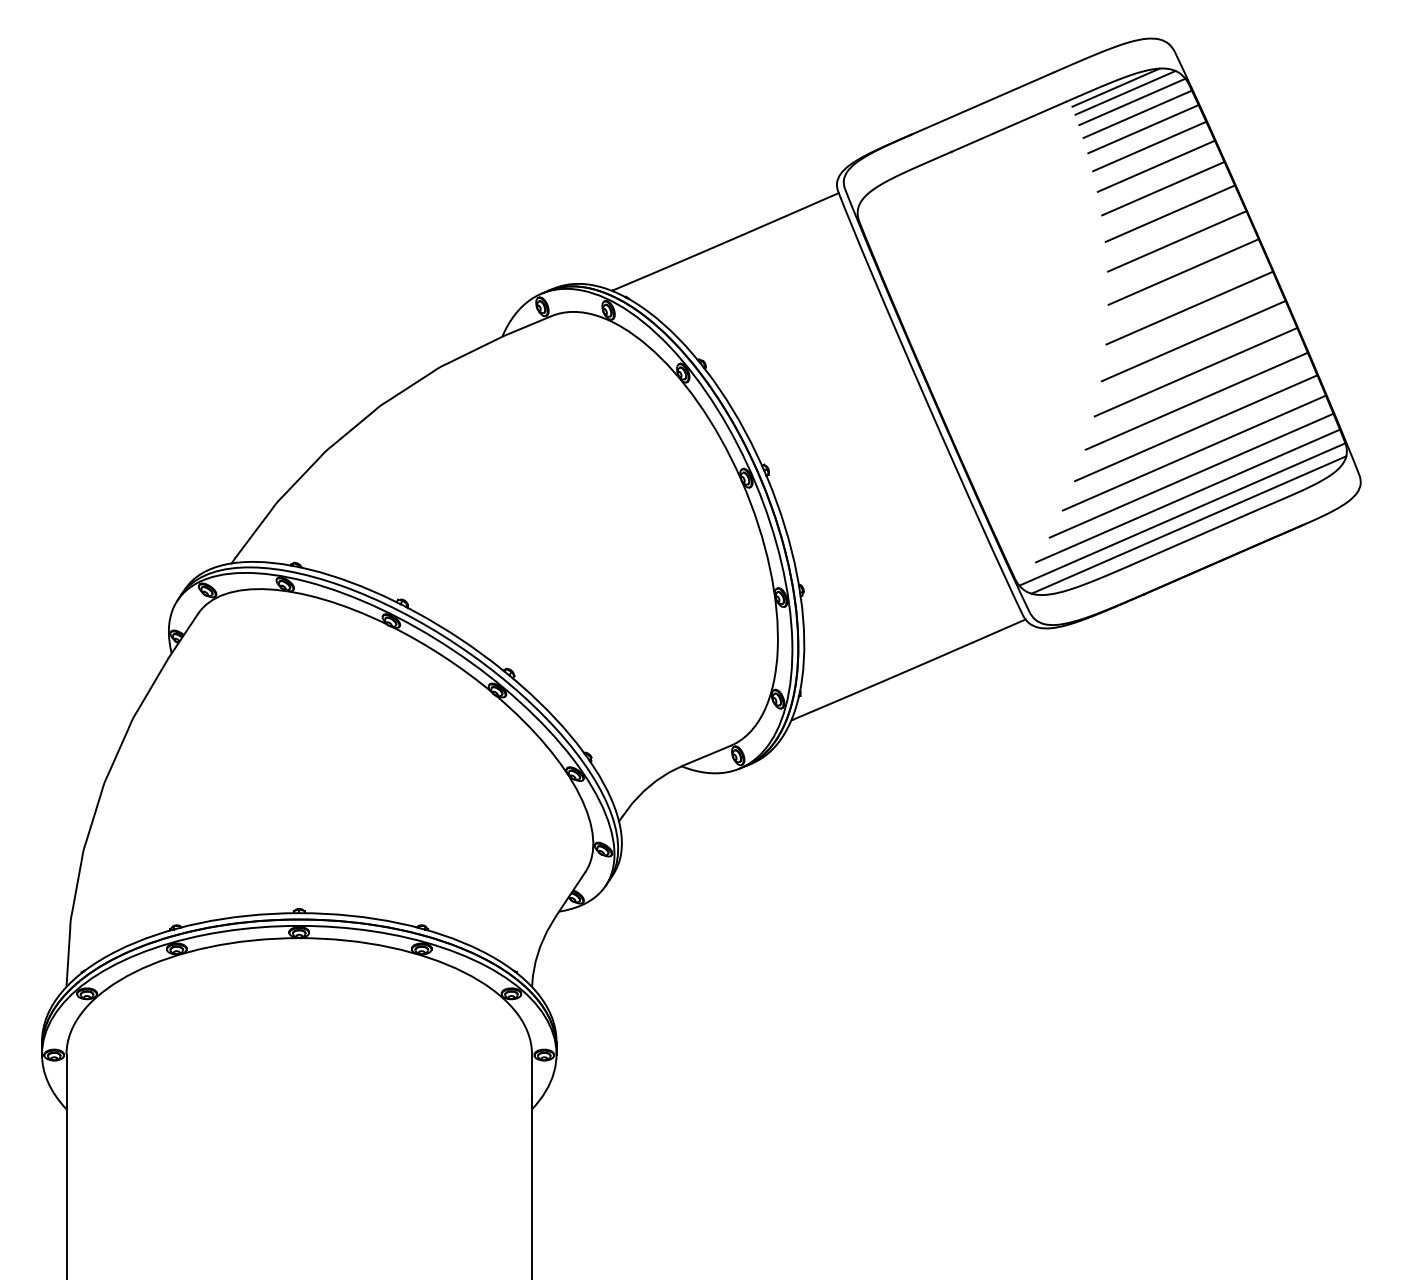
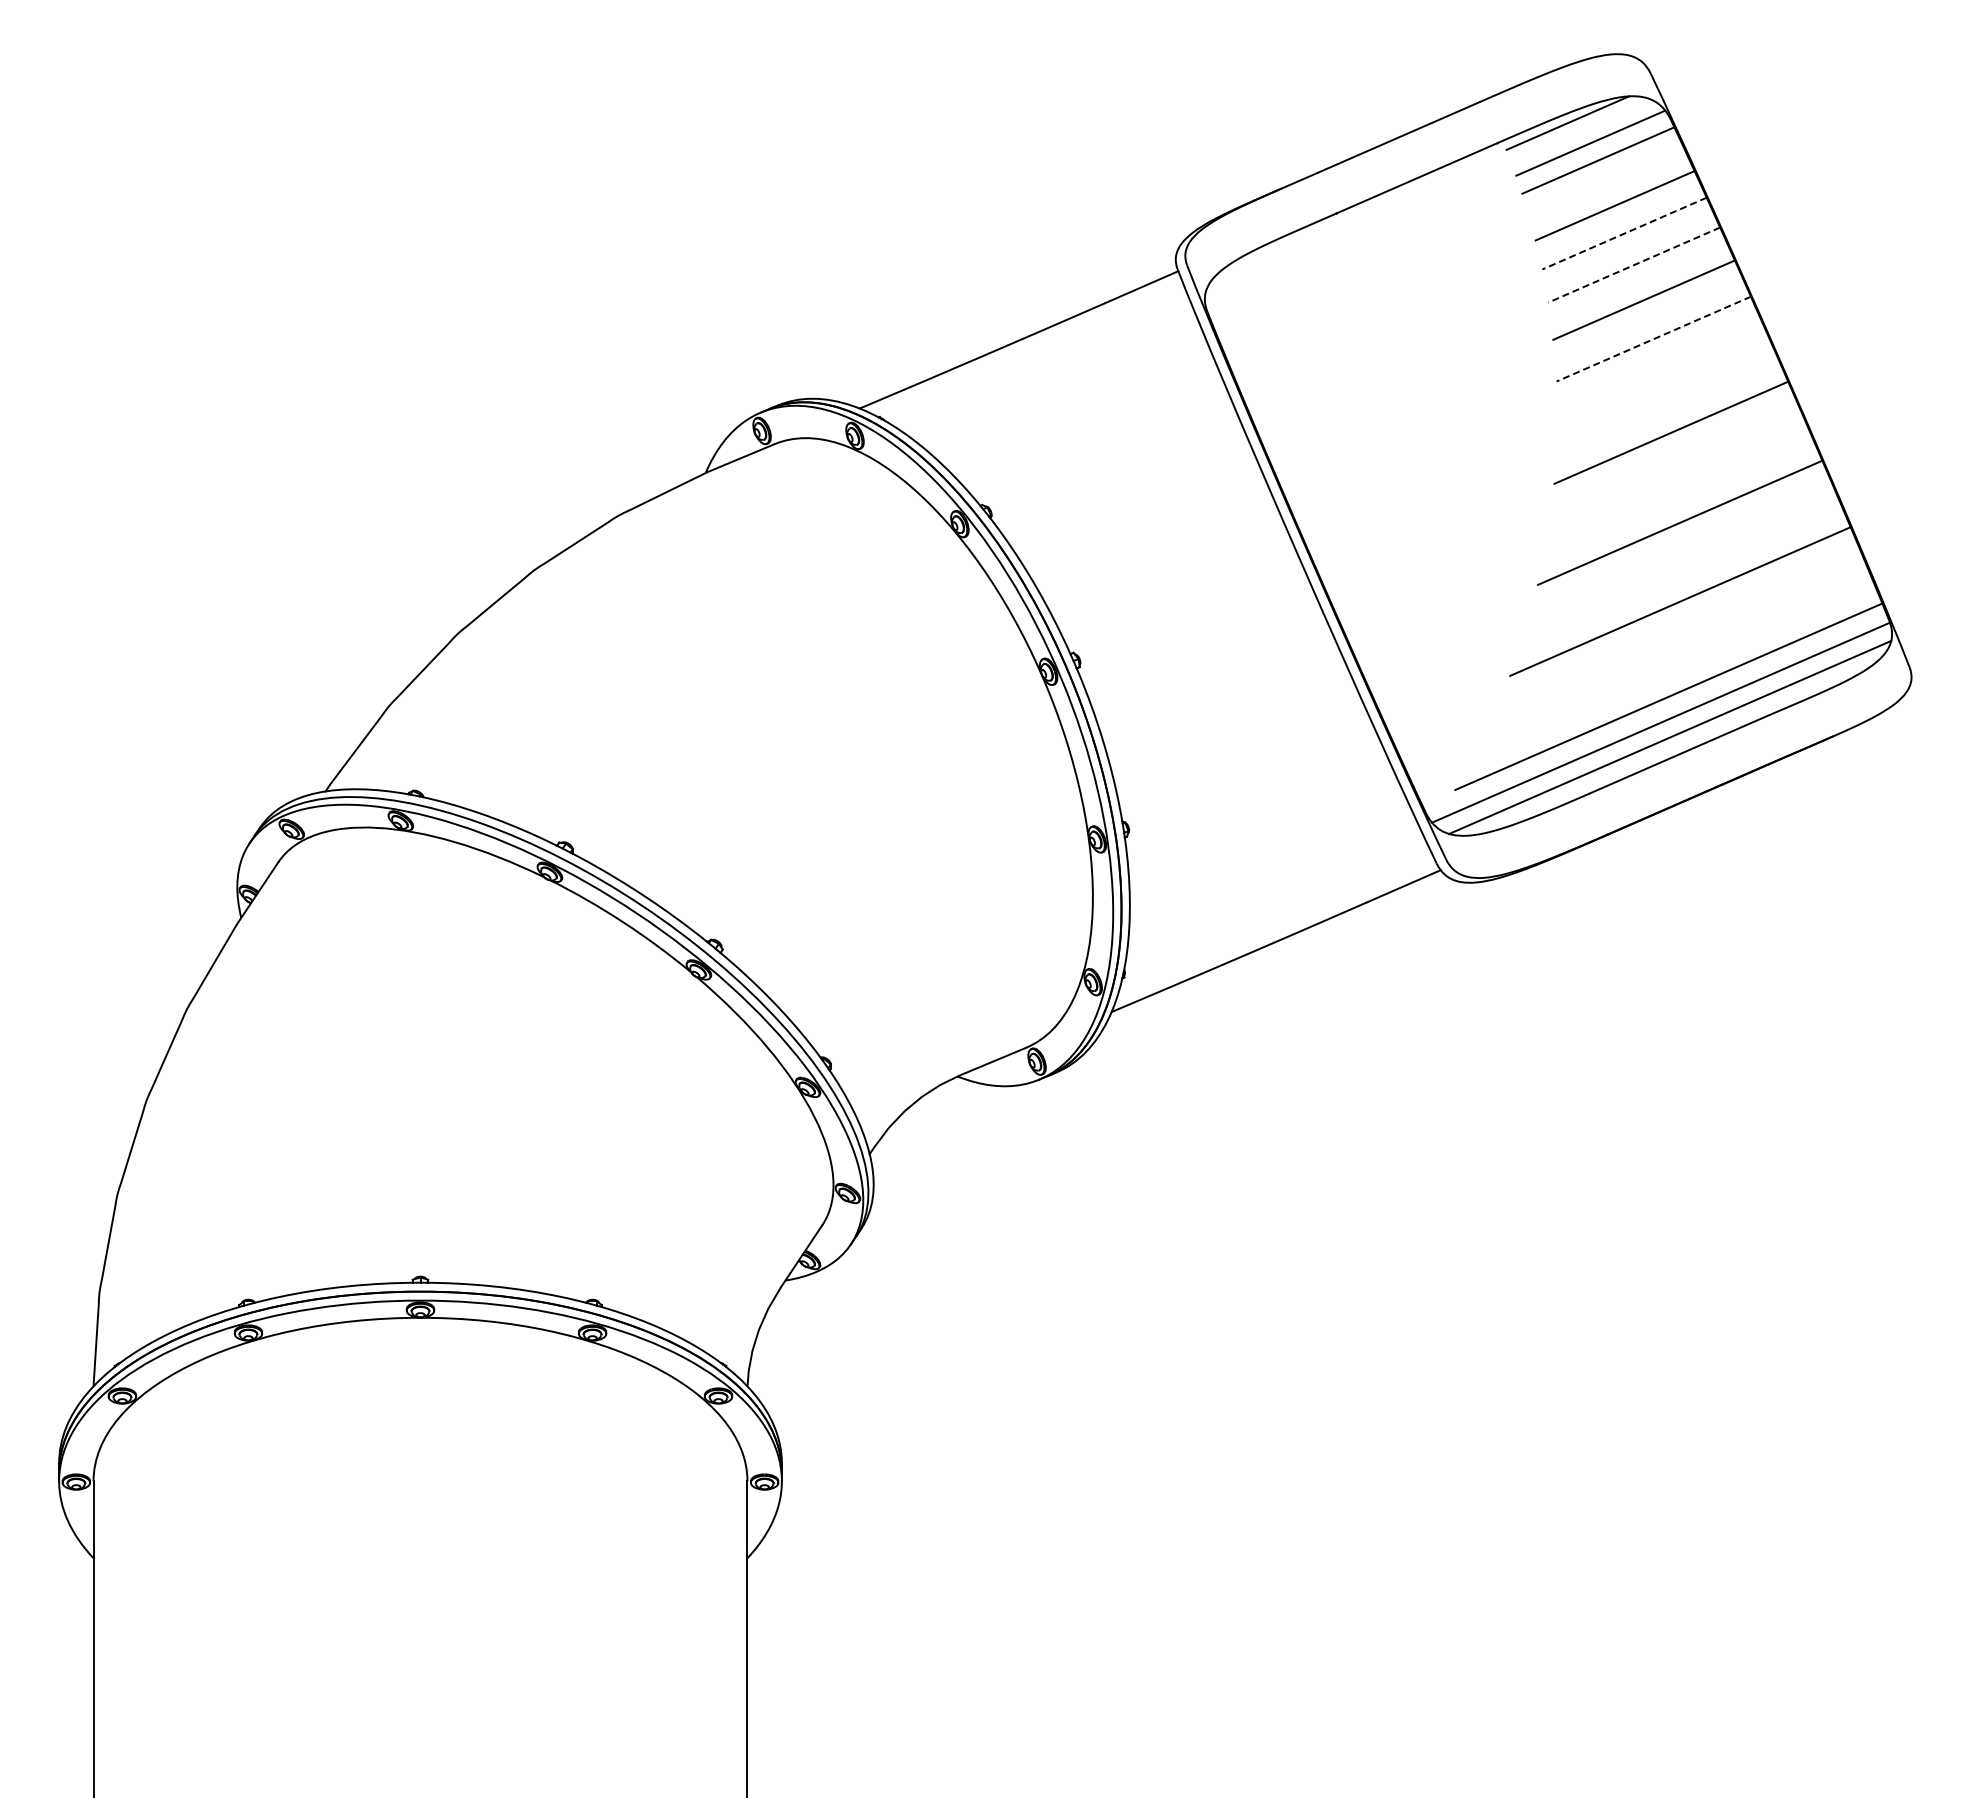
line: (1125, 92) -> (1580, 130), removed
line: (1142, 129) -> (1605, 181), removed
line: (1156, 166) -> (1624, 233), solid -> dashed
line: (1163, 189) -> (1634, 265), solid -> dashed
line: (1177, 241) -> (1653, 339), solid -> dashed
line: (1183, 272) -> (1662, 382), removed
line: (1193, 340) -> (1676, 478), removed
line: (1196, 401) -> (1681, 563), removed
line: (1194, 453) -> (1677, 636), removed
line: (1191, 475) -> (1673, 668), removed

